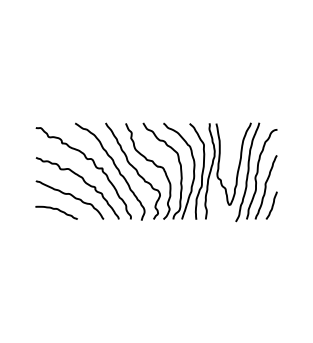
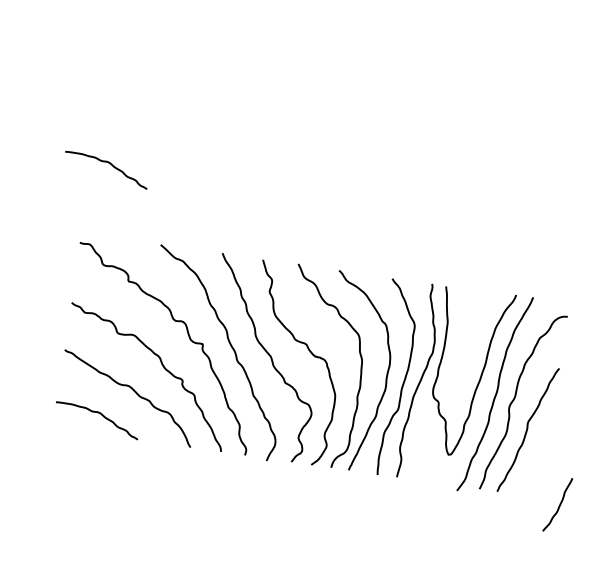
curve: (44, 88) -> (108, 165), added
curve: (272, 205) -> (559, 504), moved

